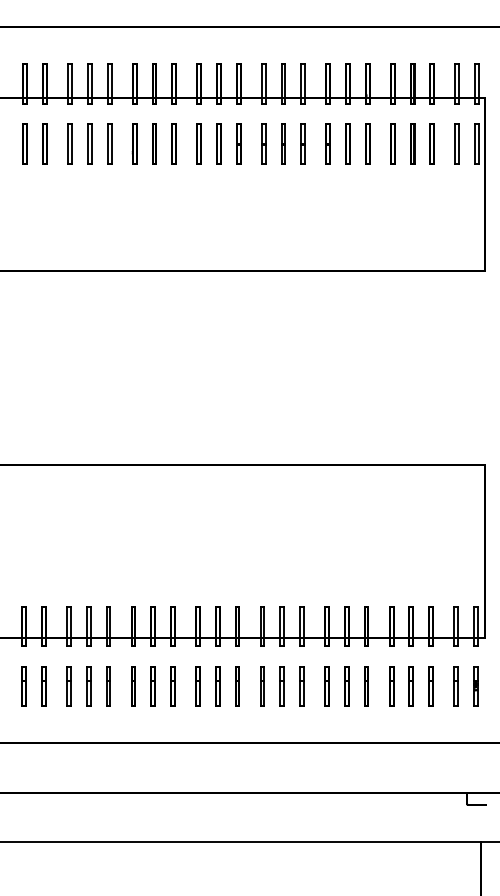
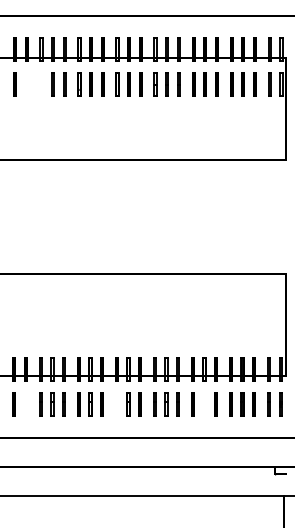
line: (44, 143) -> (26, 84), removed
line: (68, 143) -> (40, 84), removed
line: (43, 686) -> (25, 404), removed
line: (197, 686) -> (116, 404), removed
line: (344, 686) -> (203, 404), removed

